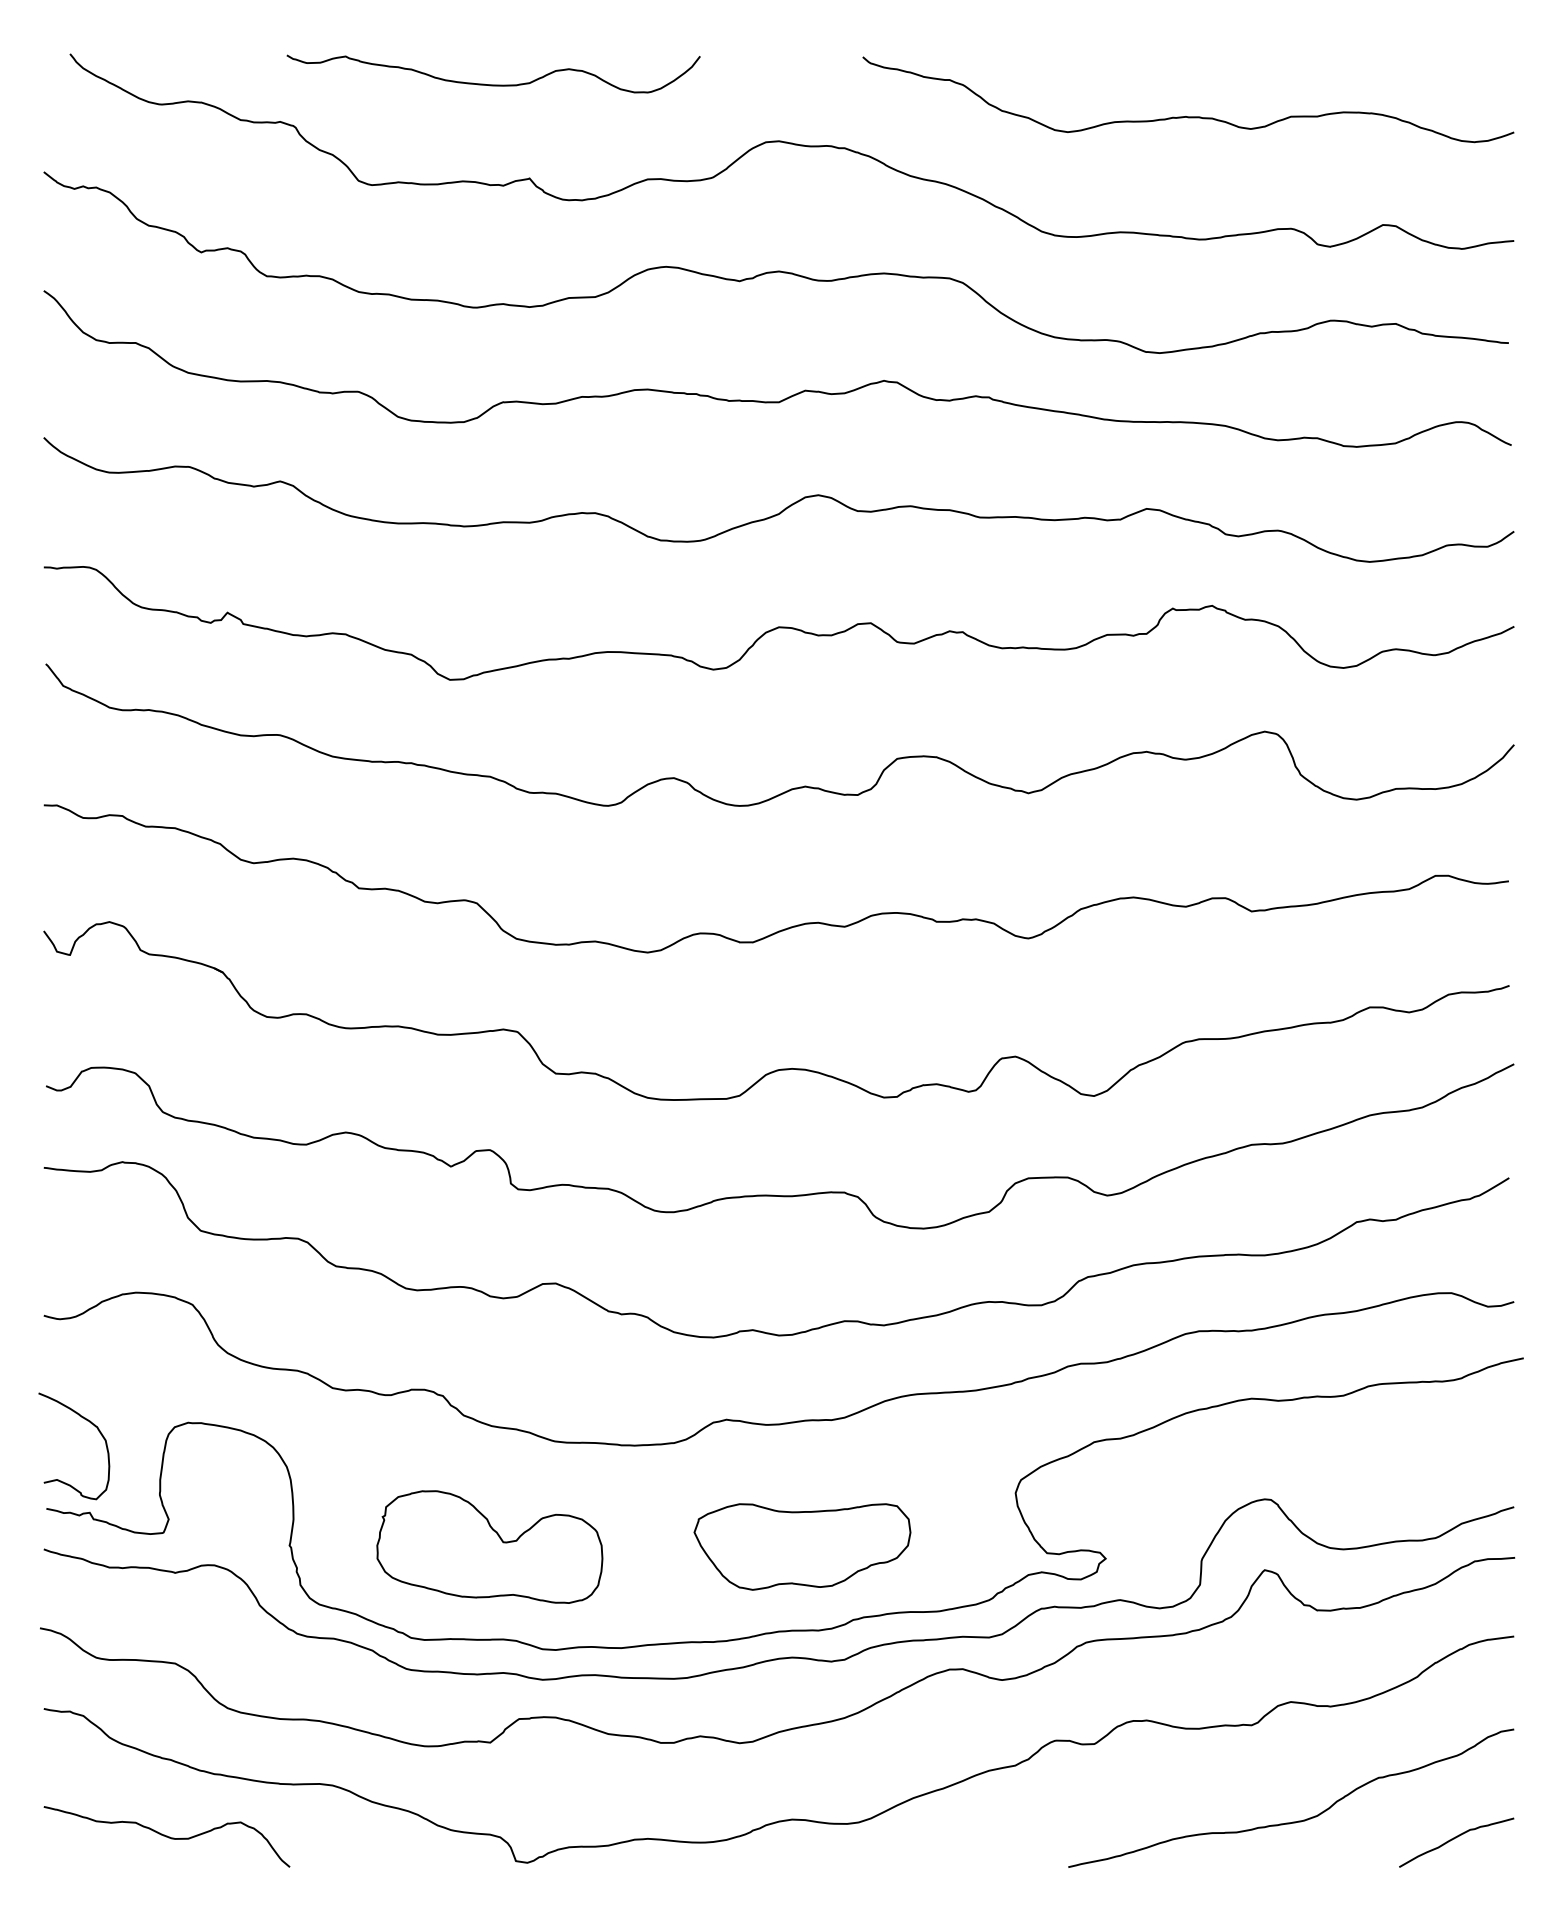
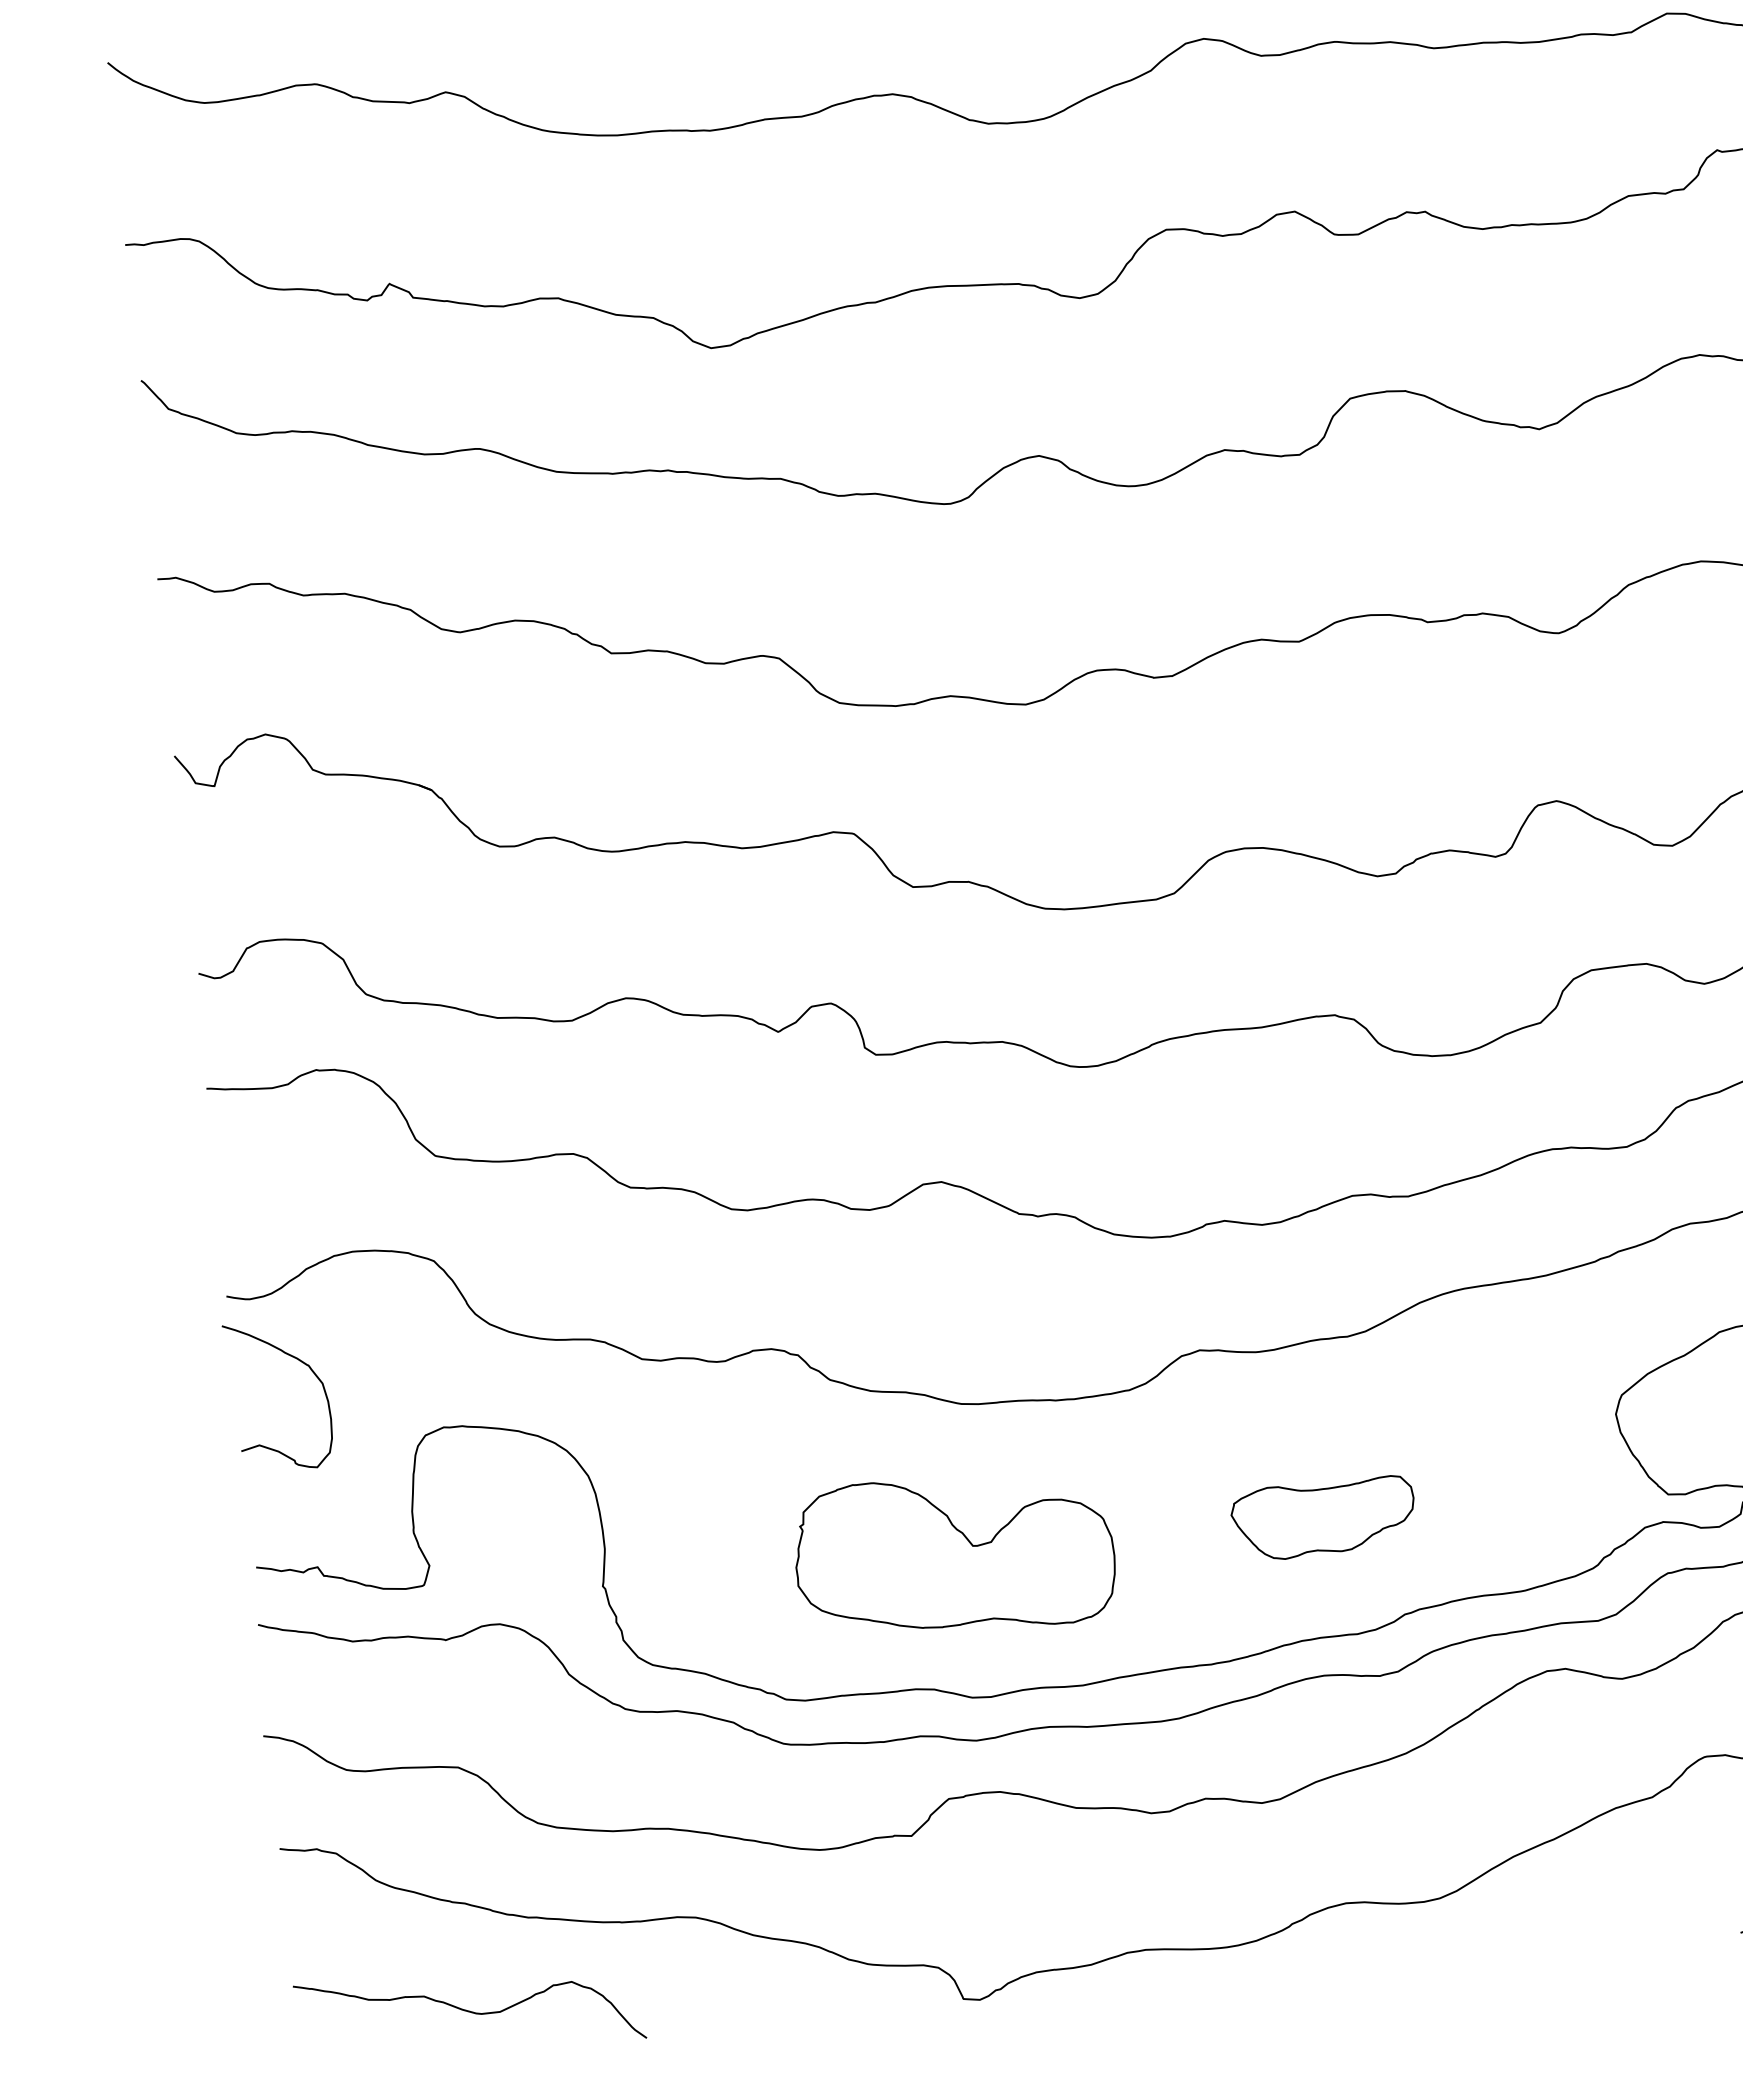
curve: (91, 1424) -> (300, 1362), moved
part: (489, 1546) -> (954, 1553), moved
part: (802, 1546) -> (1323, 1518), size x0.6

